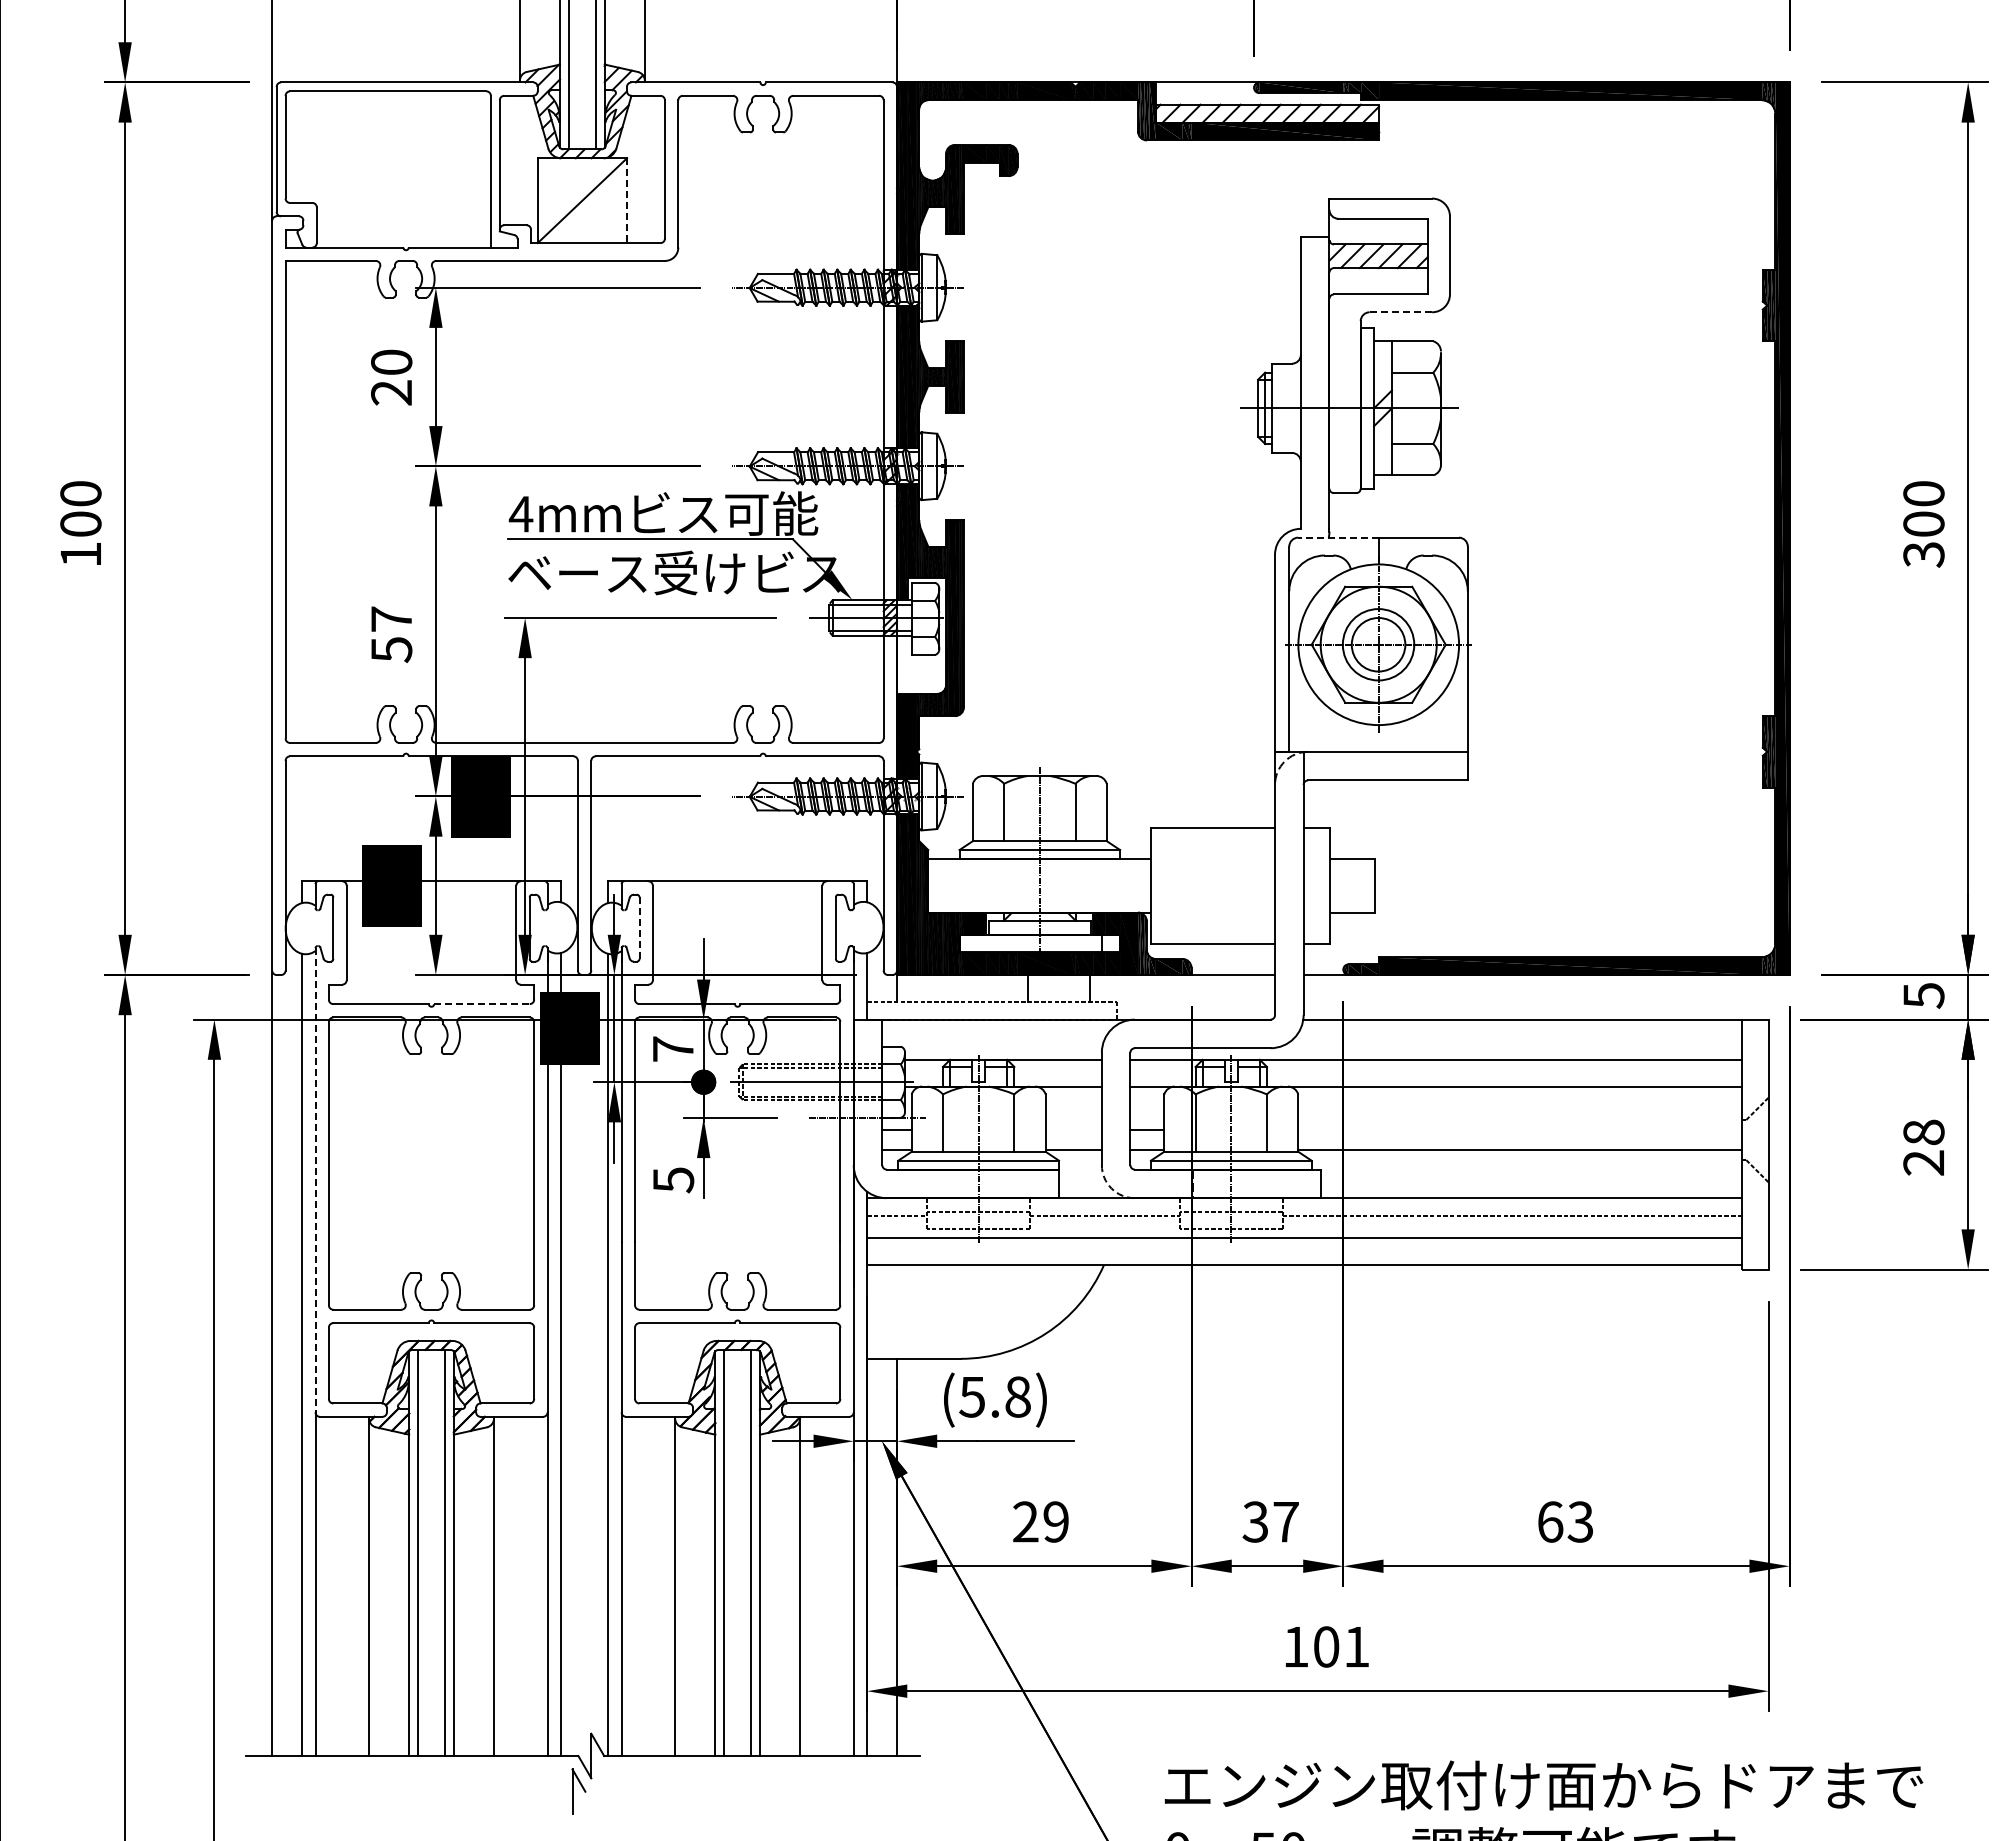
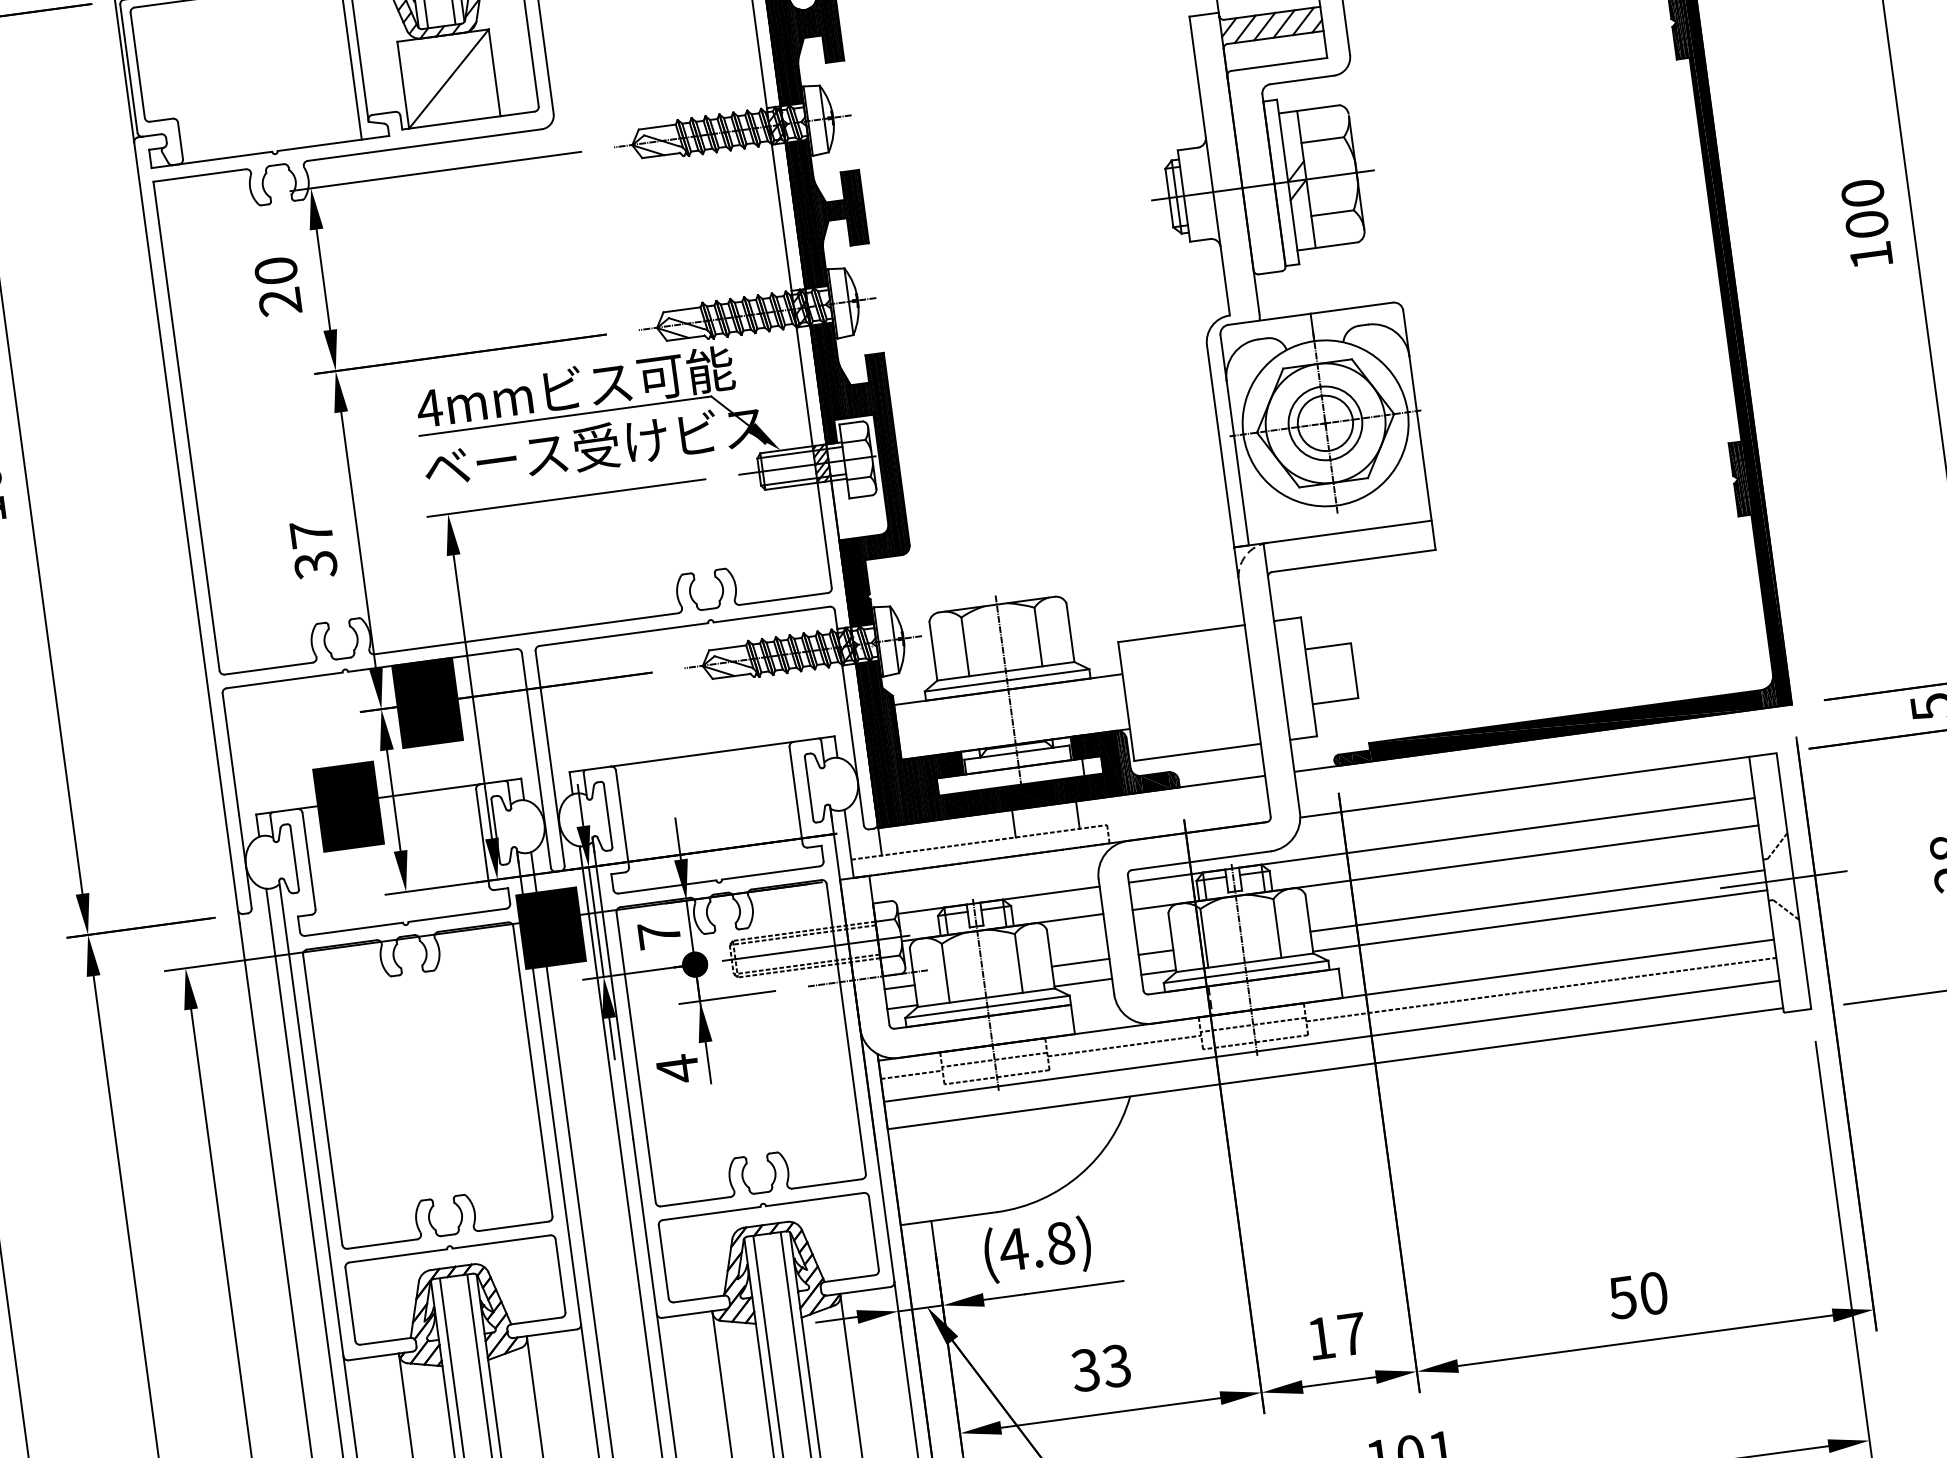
line: (627, 201) -> (495, 73), dashed -> solid
line: (1400, 312) -> (1301, 80), dashed -> solid
line: (1337, 537) -> (1268, 319), dashed -> solid
text: (1923, 554) -> (1870, 255), 300 -> 100
text: (390, 649) -> (314, 565), 57 -> 37
line: (639, 928) -> (608, 816), dashed -> solid
line: (481, 1004) -> (456, 915), dashed -> solid
line: (1073, 1130) -> (1080, 962), added
line: (1519, 1130) -> (1536, 901), added
line: (1758, 1141) -> (1783, 879), added
line: (315, 1180) -> (311, 1118), dashed -> solid
text: (673, 1180) -> (677, 1069), 5 -> 4
arc: (1111, 1188) -> (1127, 1016), dashed -> solid
text: (972, 1397) -> (1013, 1250), (5.8) -> (4.8)
text: (1040, 1521) -> (1100, 1367), 29 -> 33
text: (1254, 1521) -> (1319, 1338), 37 -> 17
text: (1565, 1521) -> (1638, 1295), 63 -> 50

